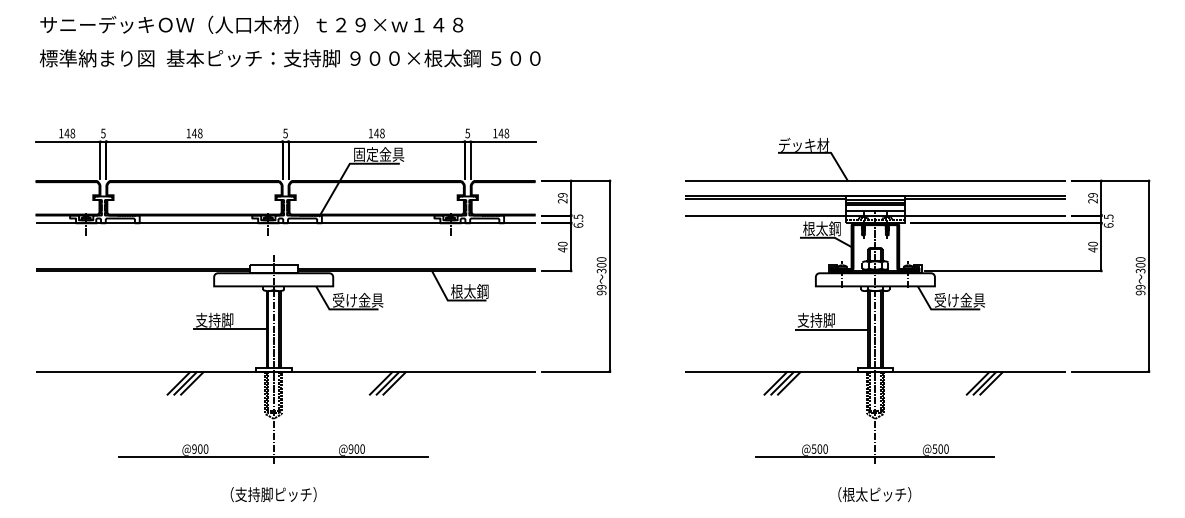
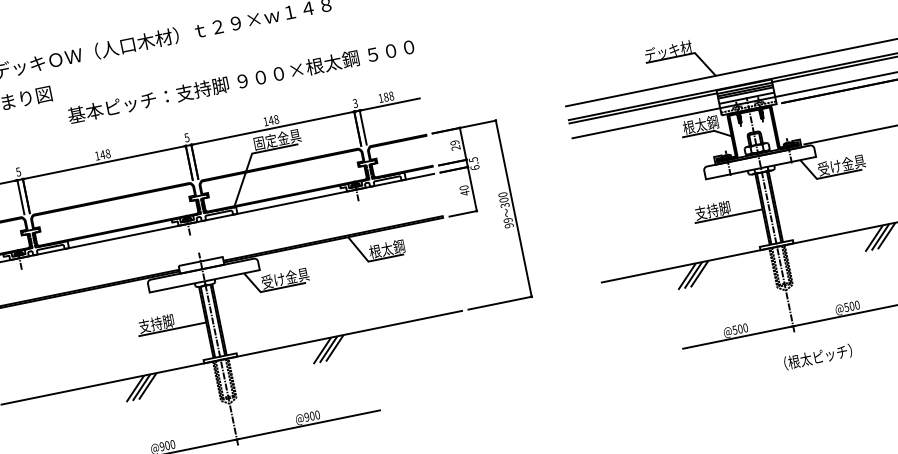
text: (353, 58) -> (240, 81), moved
text: (467, 132) -> (355, 102), 5 -> 3
text: (500, 133) -> (385, 97), 148 -> 188
text: (874, 494) -> (817, 356), moved

